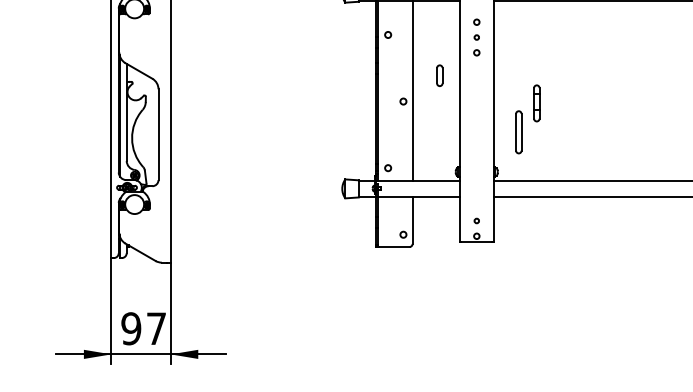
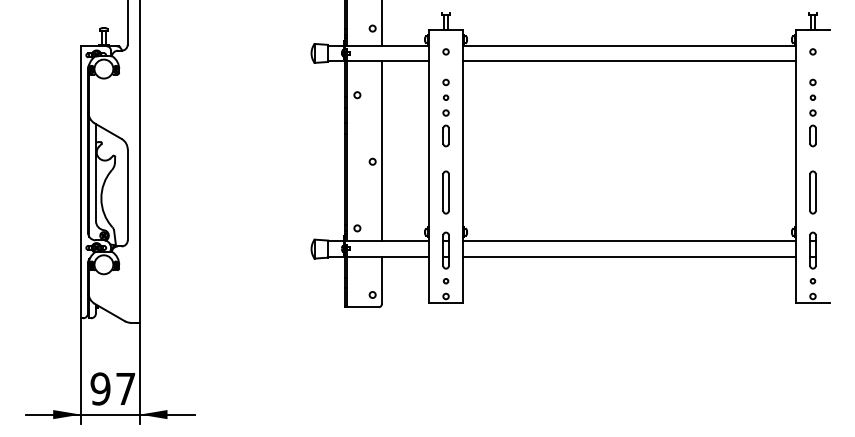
part: (439, 75) -> (445, 135), moved
part: (536, 103) -> (445, 250), moved
part: (518, 132) -> (445, 192), moved

